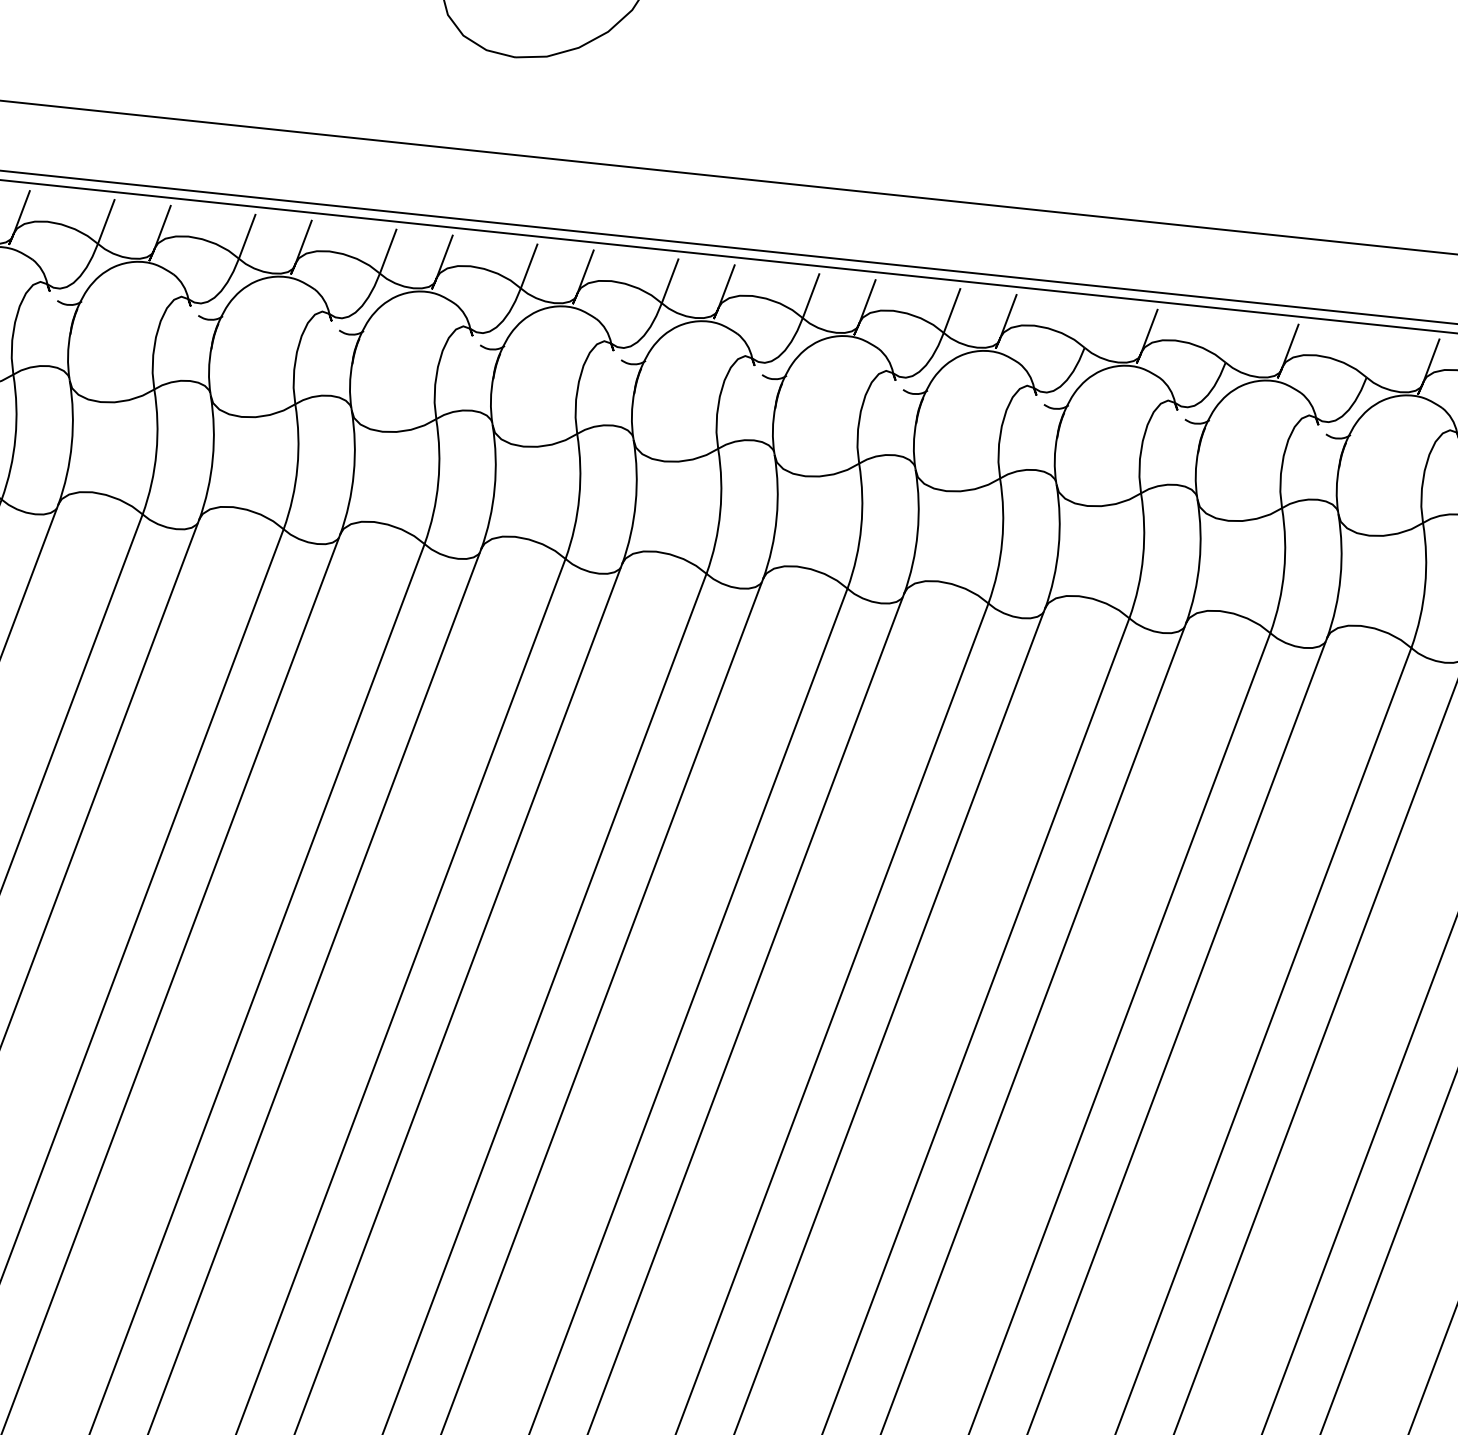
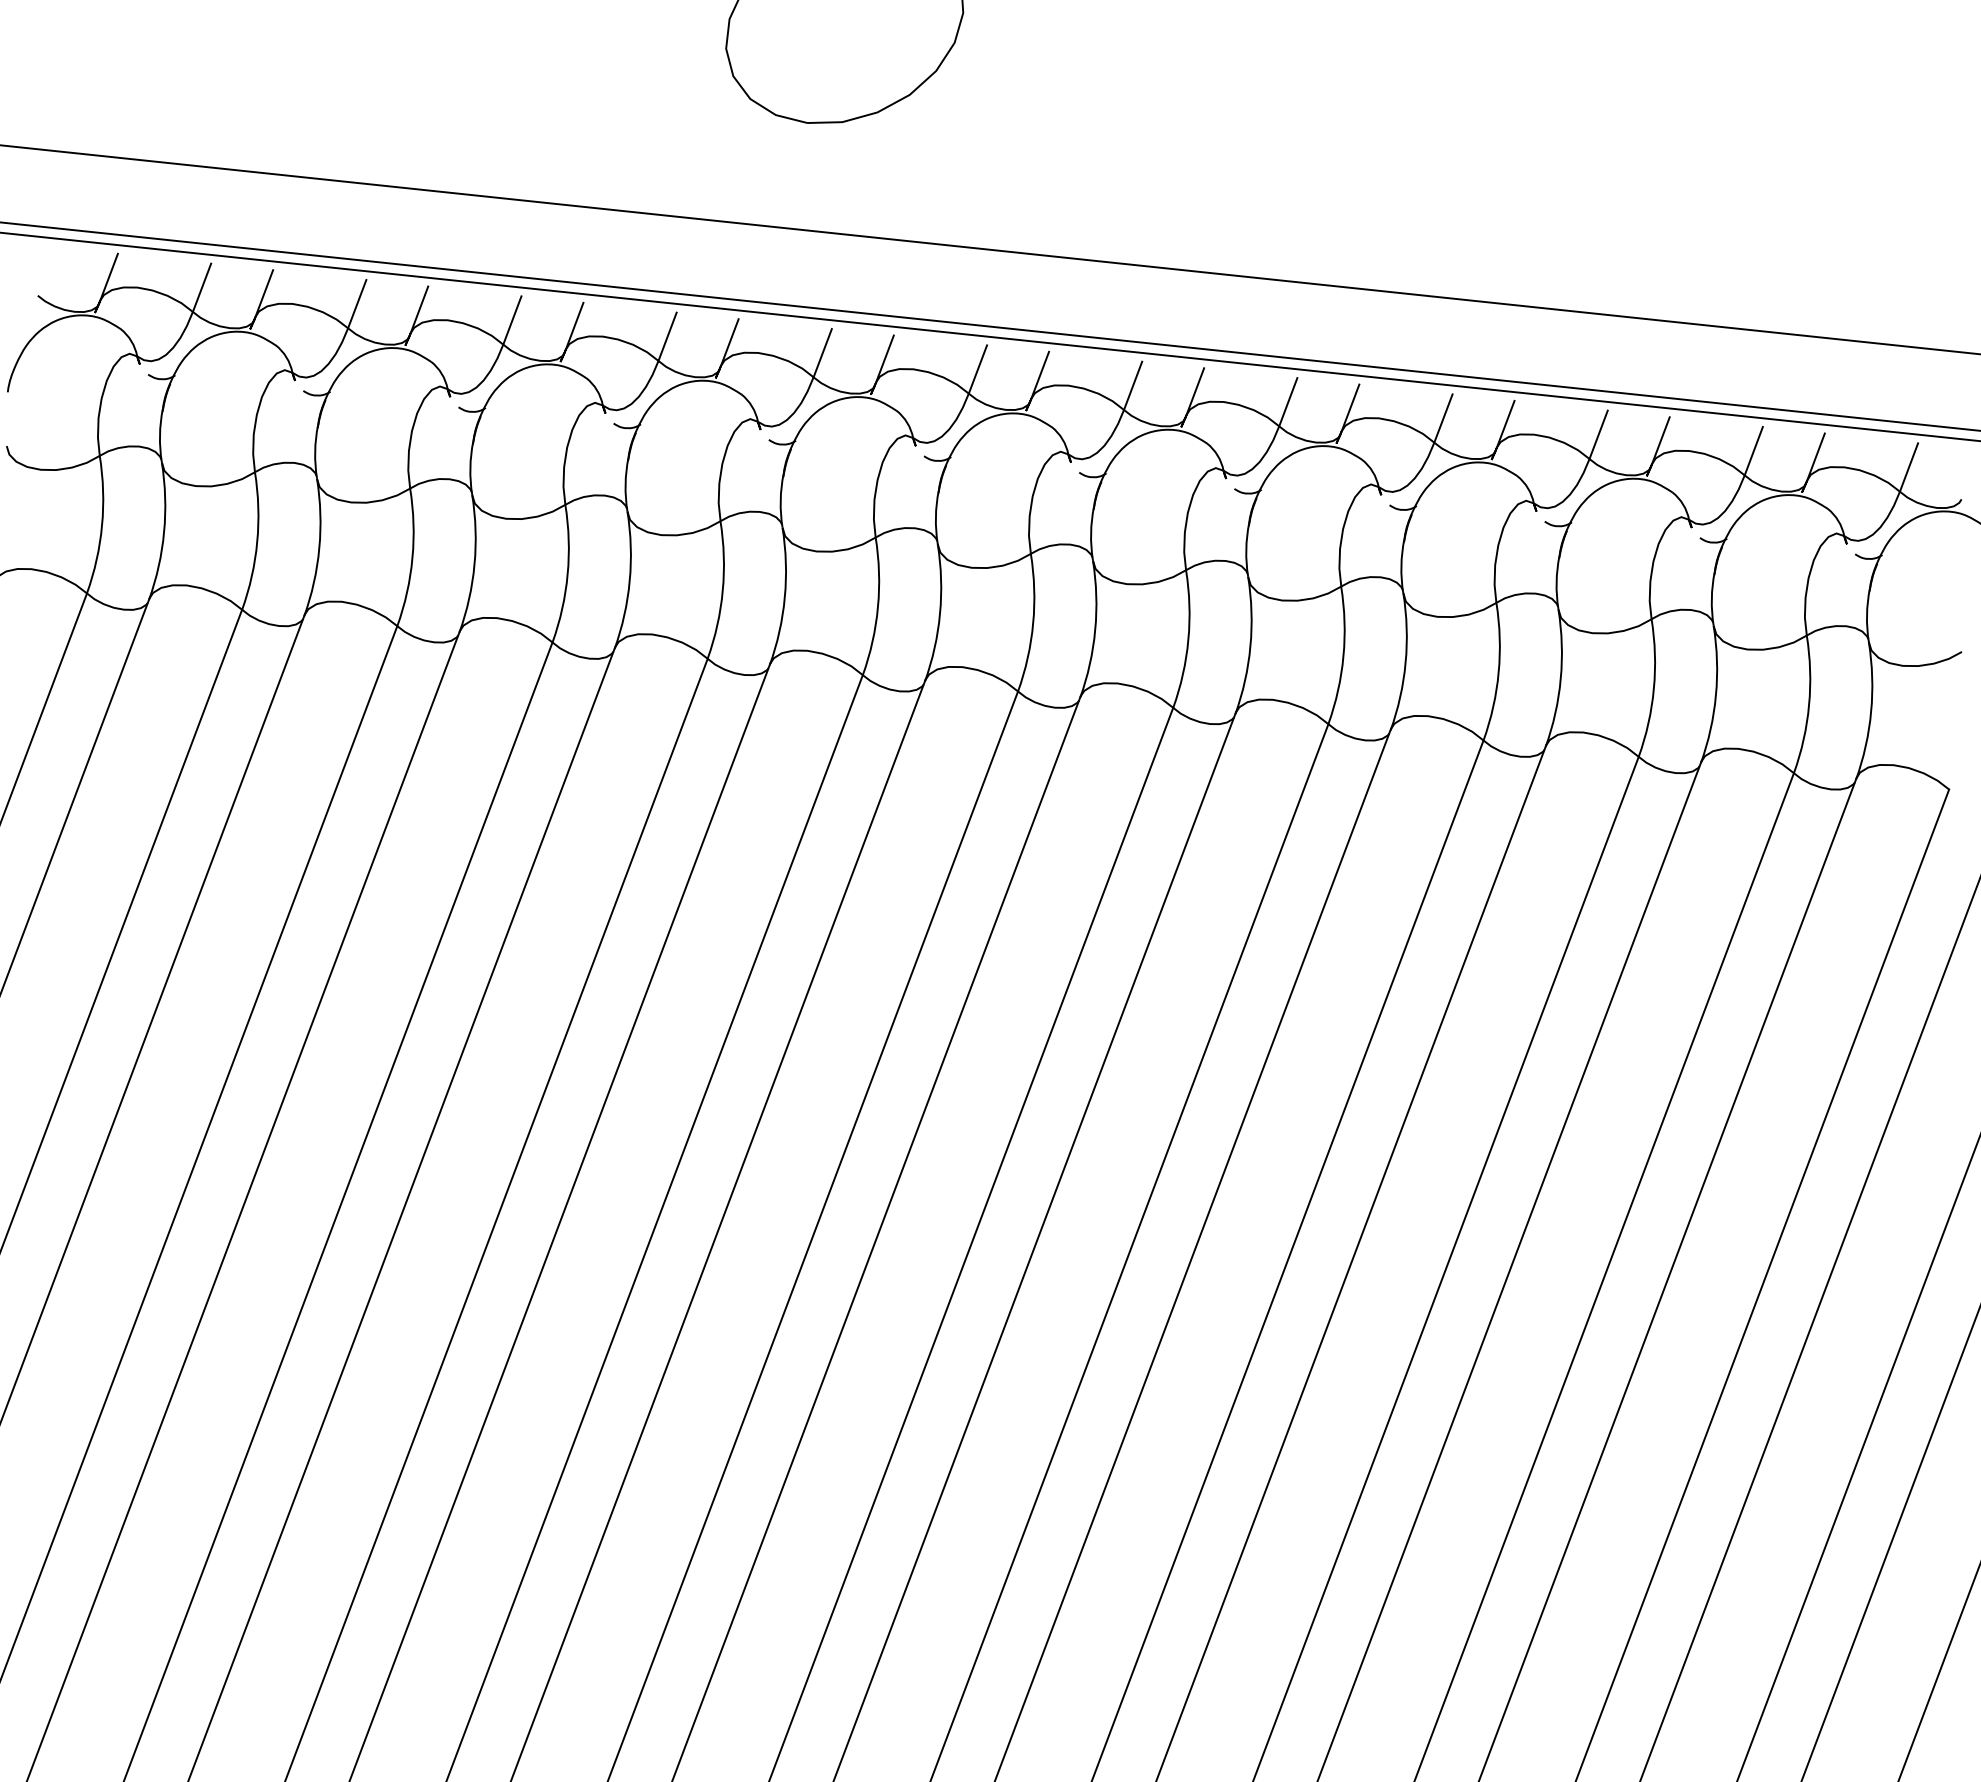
line: (1093, 325) -> (1443, 418), added
line: (1233, 340) -> (1598, 434), added
line: (1374, 355) -> (1753, 451), added

